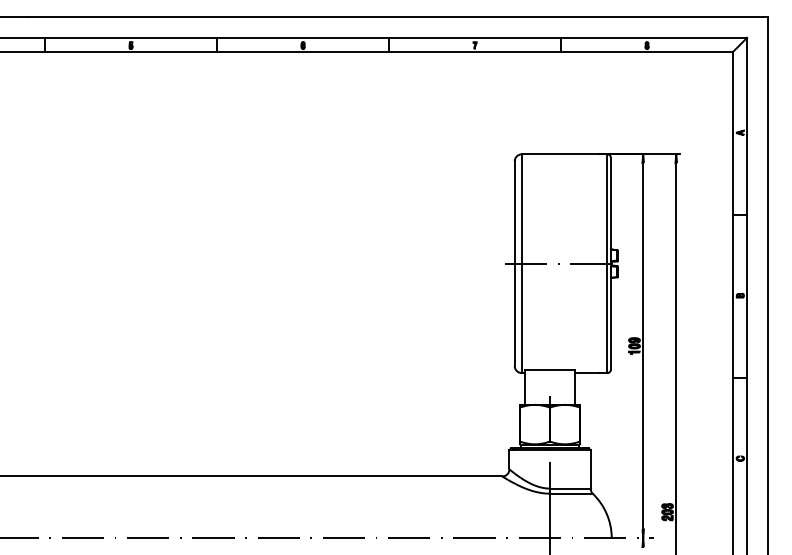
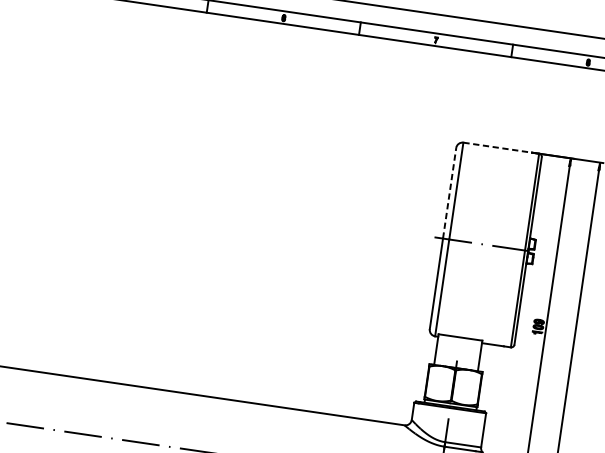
line: (560, 154) -> (497, 147), solid -> dashed
line: (514, 212) -> (449, 193), solid -> dashed

